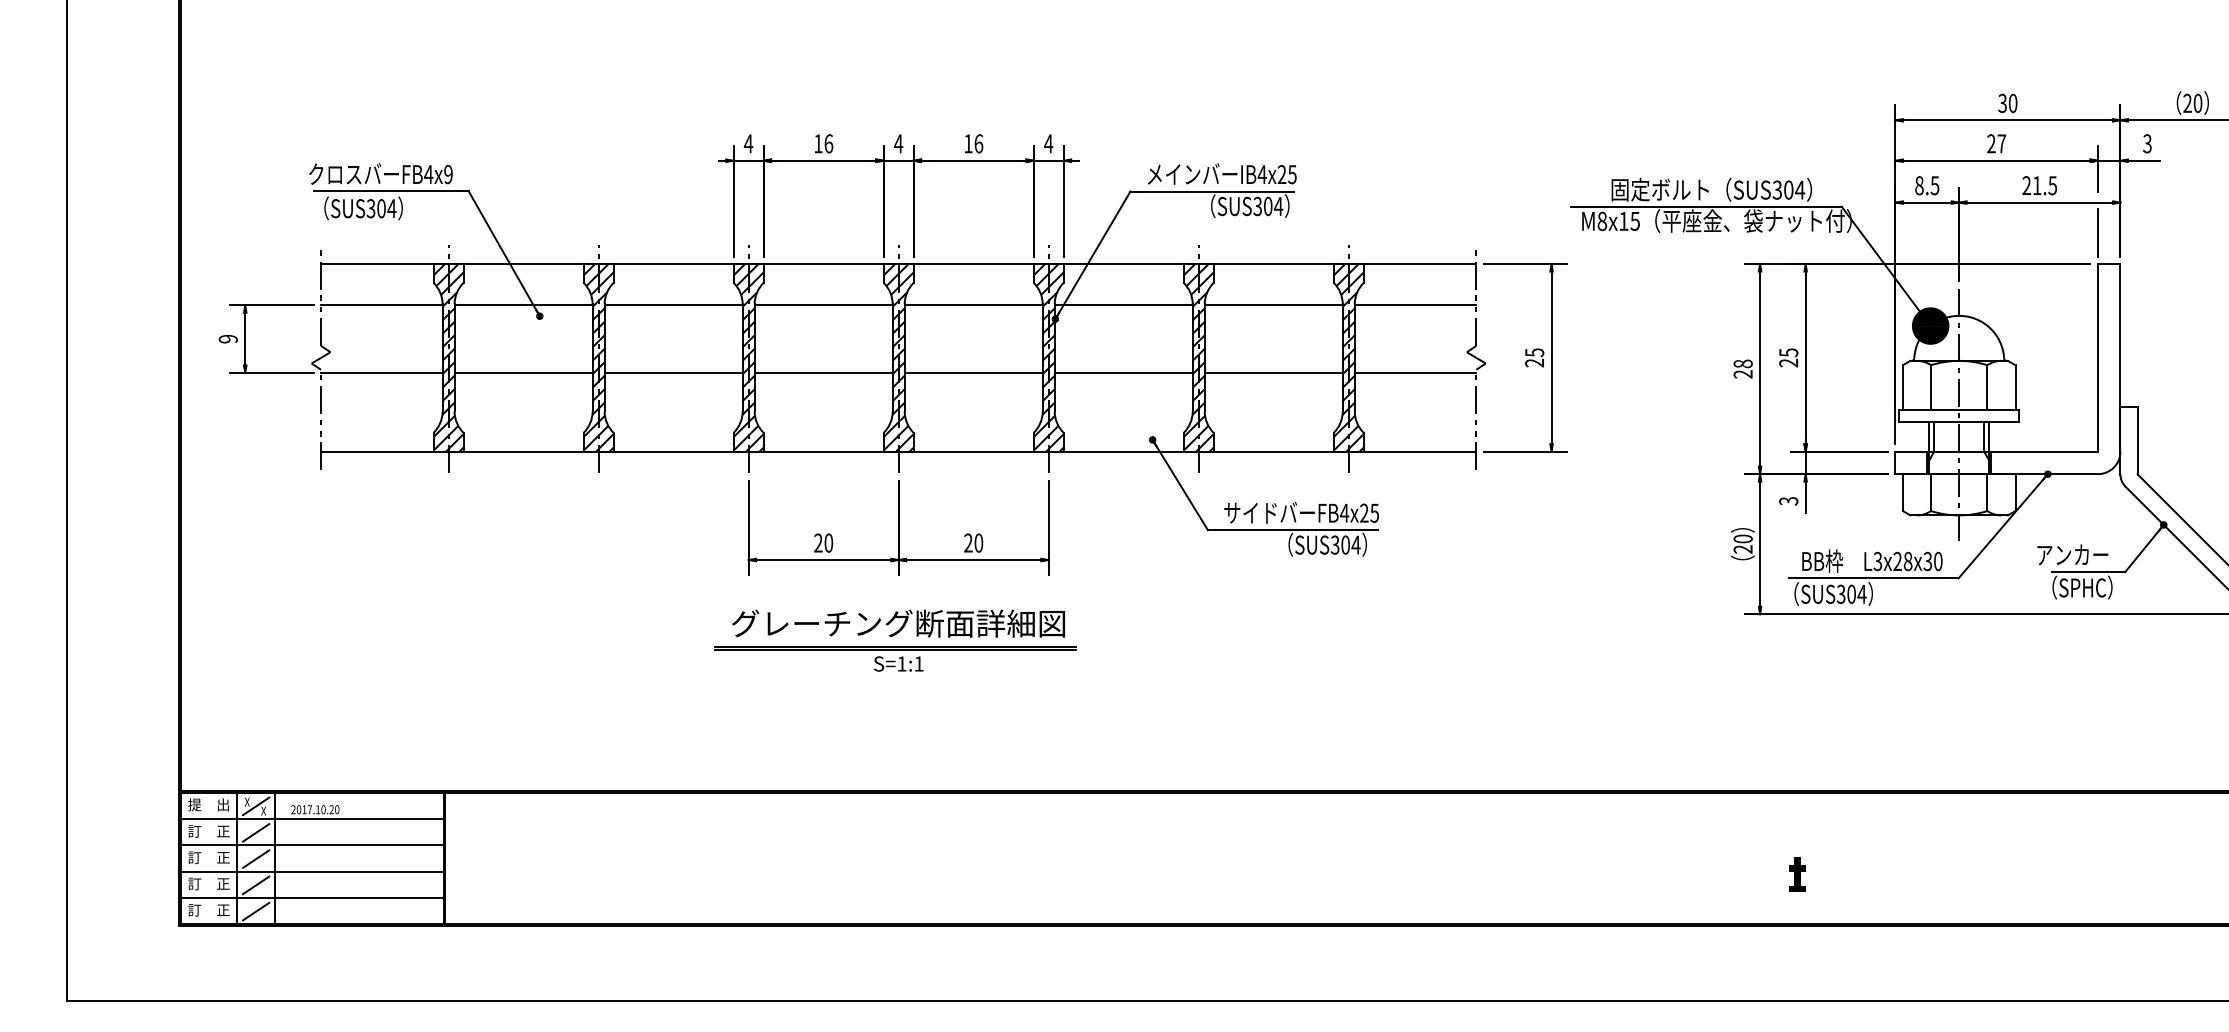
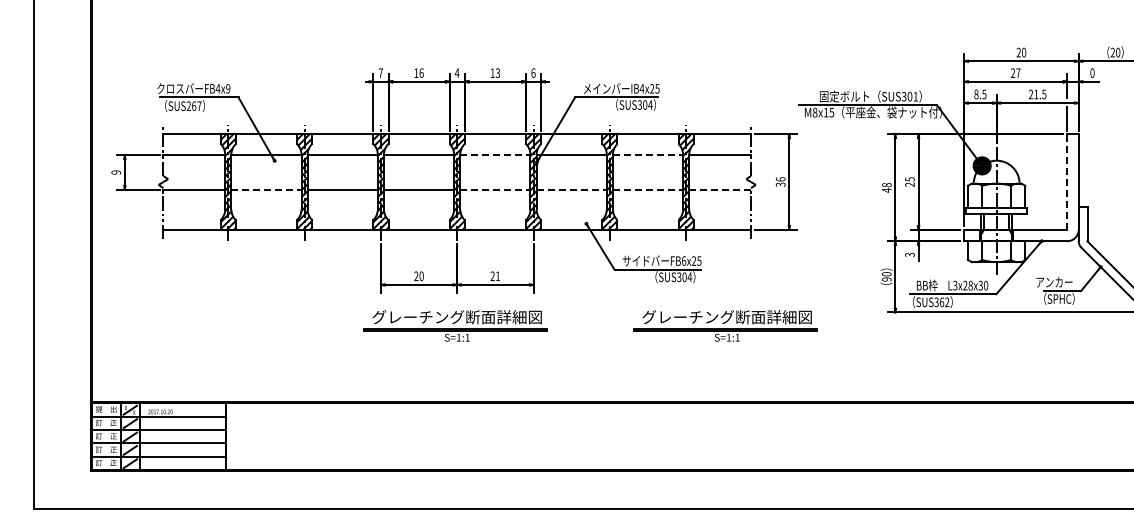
text: (2002, 105) -> (1018, 53), 30 -> 20
text: (747, 142) -> (380, 72), 4 -> 7
text: (977, 142) -> (497, 72), 16 -> 13
text: (1048, 142) -> (533, 72), 4 -> 6
text: (2147, 142) -> (1092, 72), 3 -> 0
text: (1799, 189) -> (915, 96), SUS304 -> SUS301
text: (380, 209) -> (193, 106), SUS304 -> SUS267
line: (973, 305) -> (495, 155), solid -> dashed
line: (1274, 305) -> (648, 155), solid -> dashed
text: (1534, 356) -> (780, 181), 25 -> 36
line: (2098, 358) -> (1067, 182), solid -> dashed
line: (523, 372) -> (266, 189), solid -> dashed
line: (973, 372) -> (495, 189), solid -> dashed
line: (1125, 372) -> (572, 189), solid -> dashed
line: (1274, 372) -> (648, 189), solid -> dashed
line: (1416, 372) -> (720, 189), solid -> dashed
text: (1742, 374) -> (886, 190), 28 -> 48
text: (1343, 512) -> (683, 260), FB4x25 -> FB6x25
text: (977, 541) -> (497, 275), 20 -> 21
text: (1742, 549) -> (886, 279), 20 -> 90
text: (1856, 594) -> (944, 302), SUS304 -> SUS362
part: (1426, 639) -> (725, 325), added
part: (1797, 873) -> (914, 444), removed

